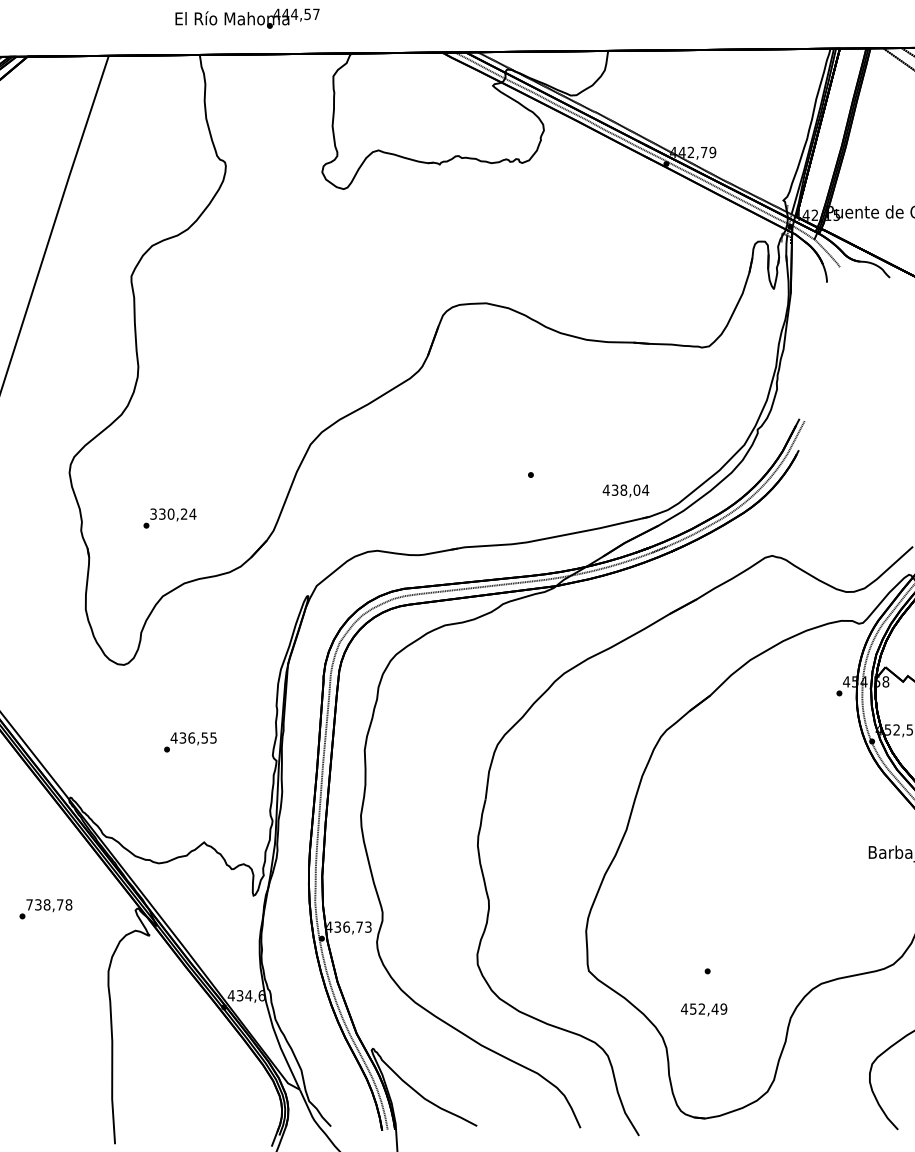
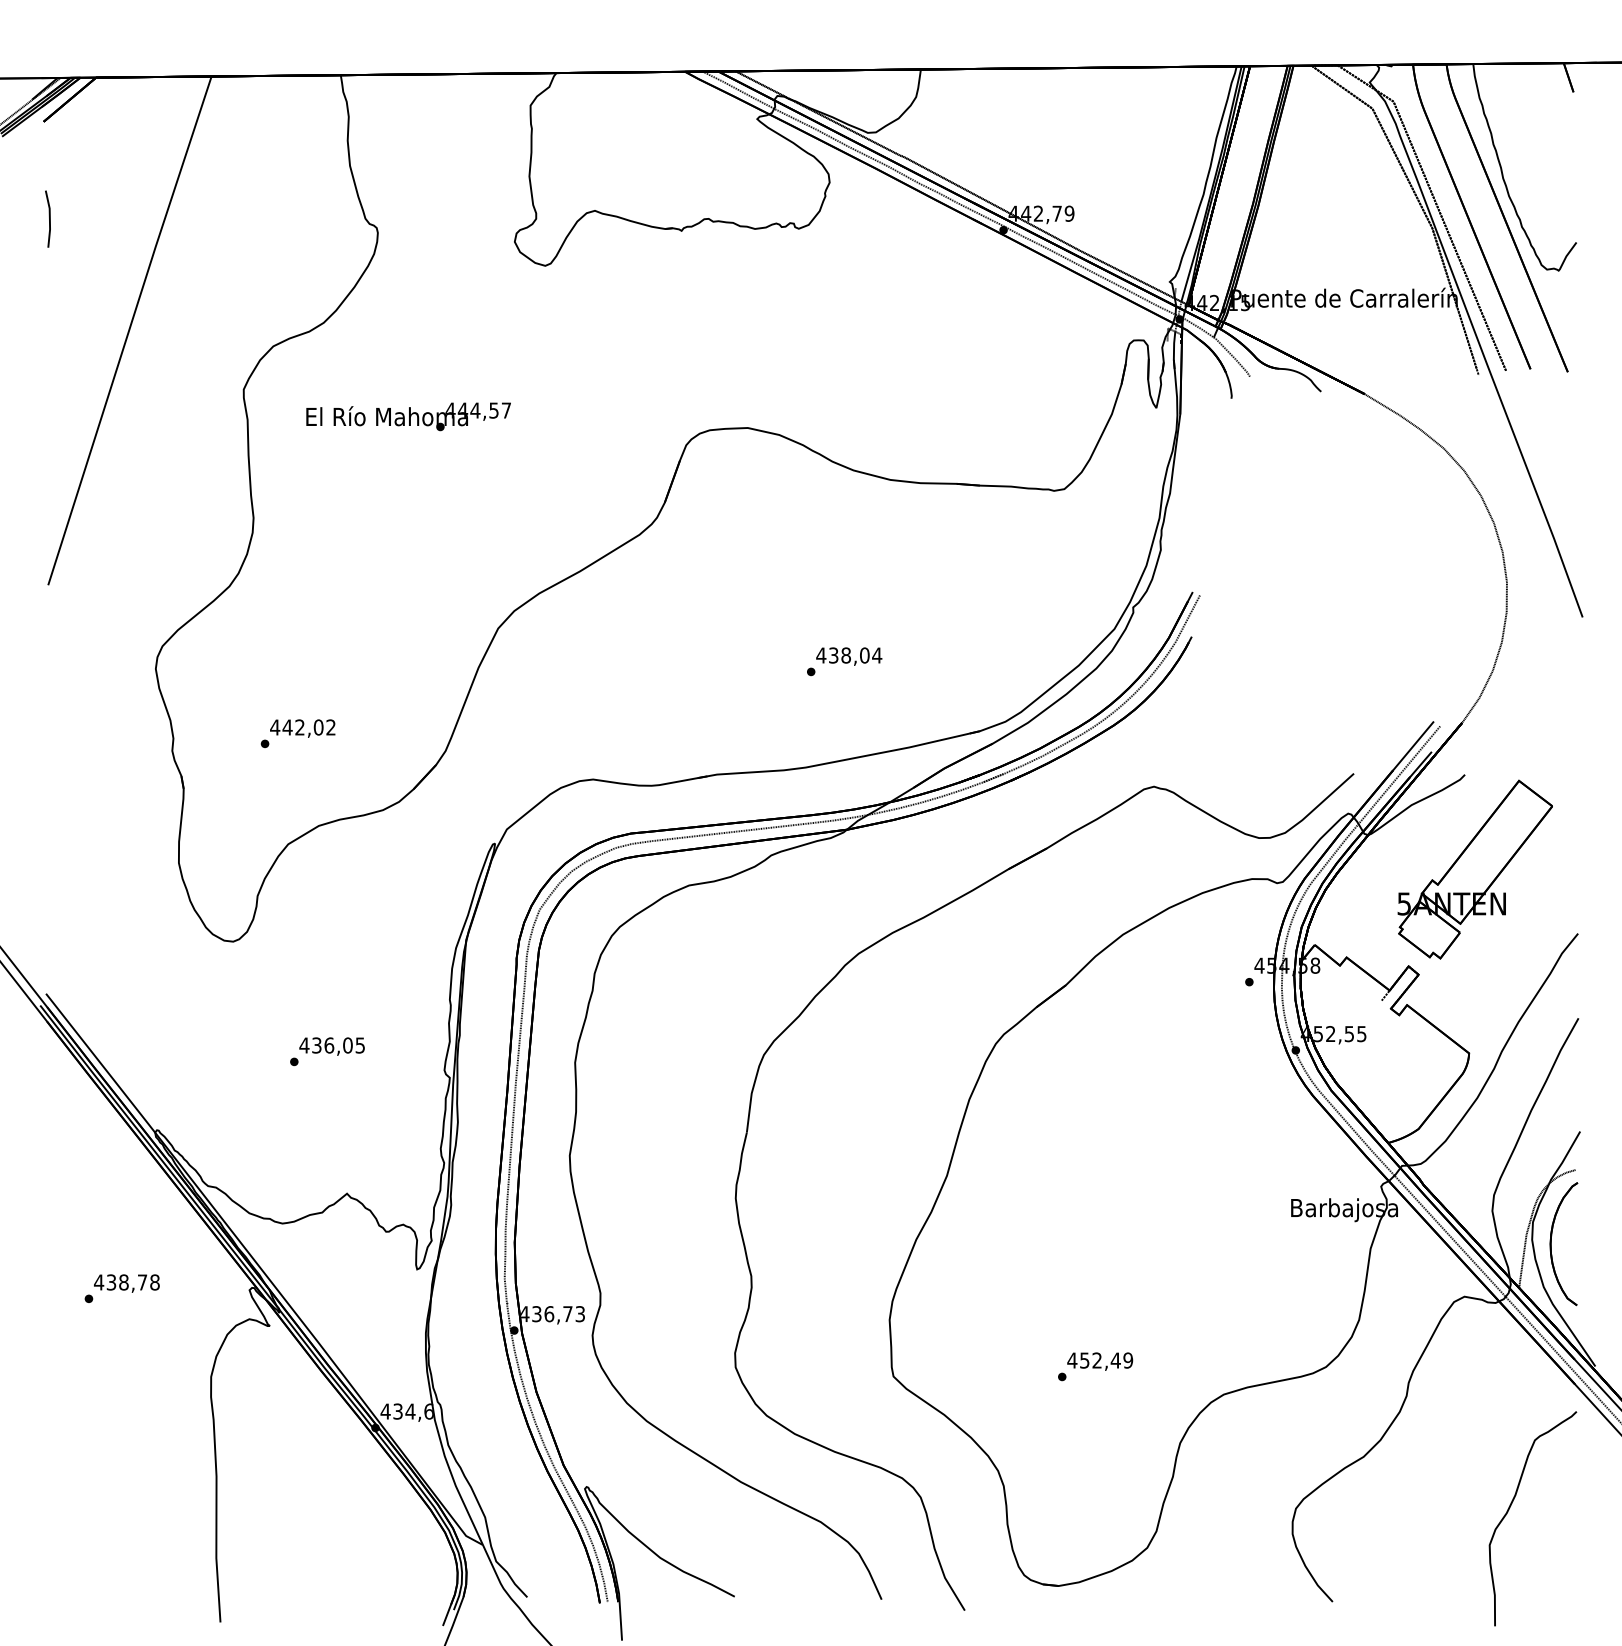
text: (247, 18) -> (408, 416), moved
text: (626, 490) -> (849, 656), moved
text: (173, 514) -> (303, 727), 330,24 -> 442,02
text: (204, 738) -> (347, 1045), 436,55 -> 436,05
text: (29, 904) -> (98, 1282), 738,78 -> 438,78
text: (704, 1009) -> (1100, 1361), moved

